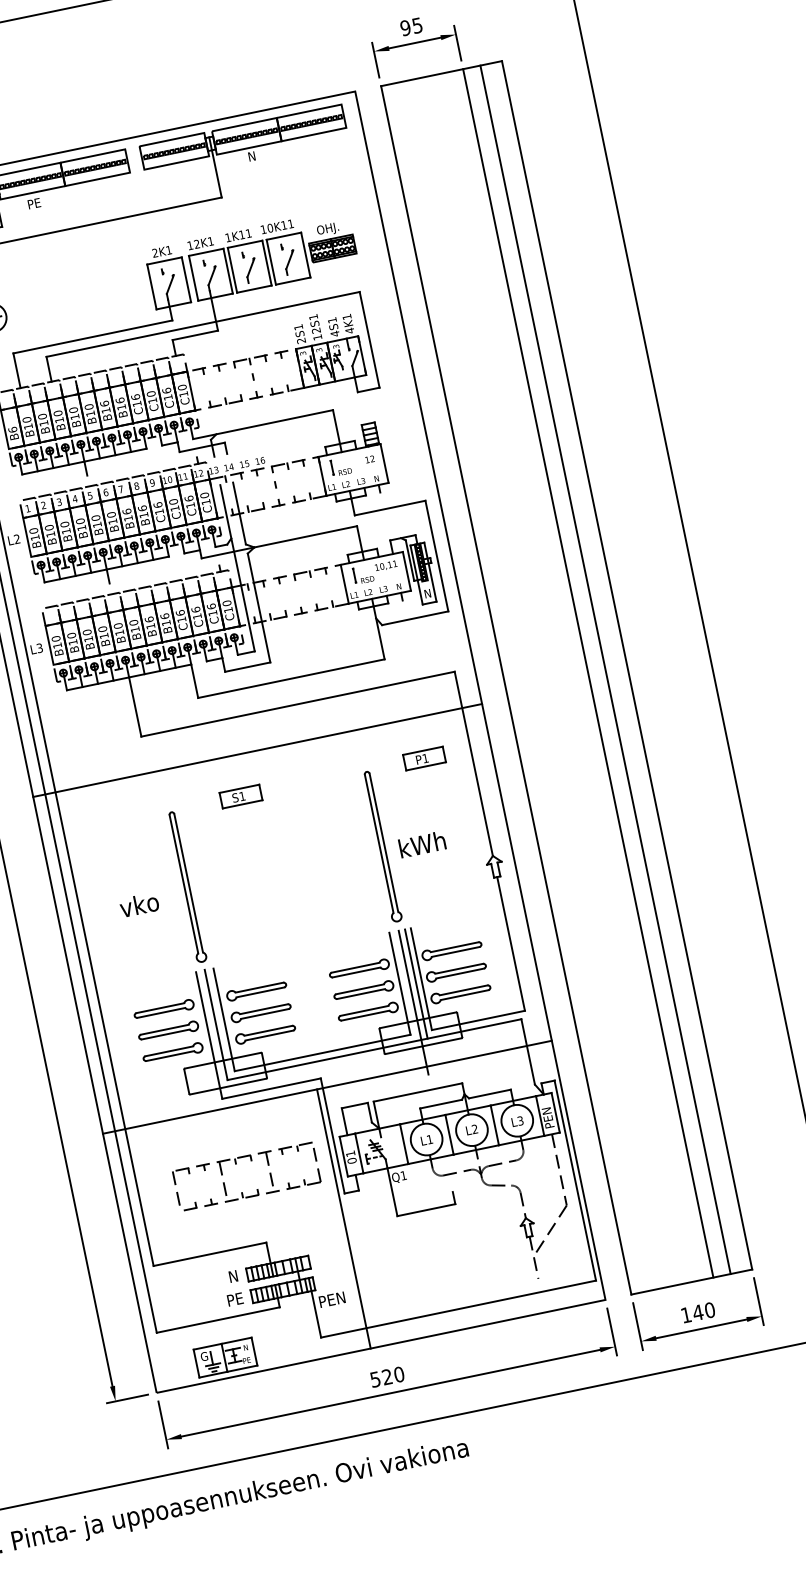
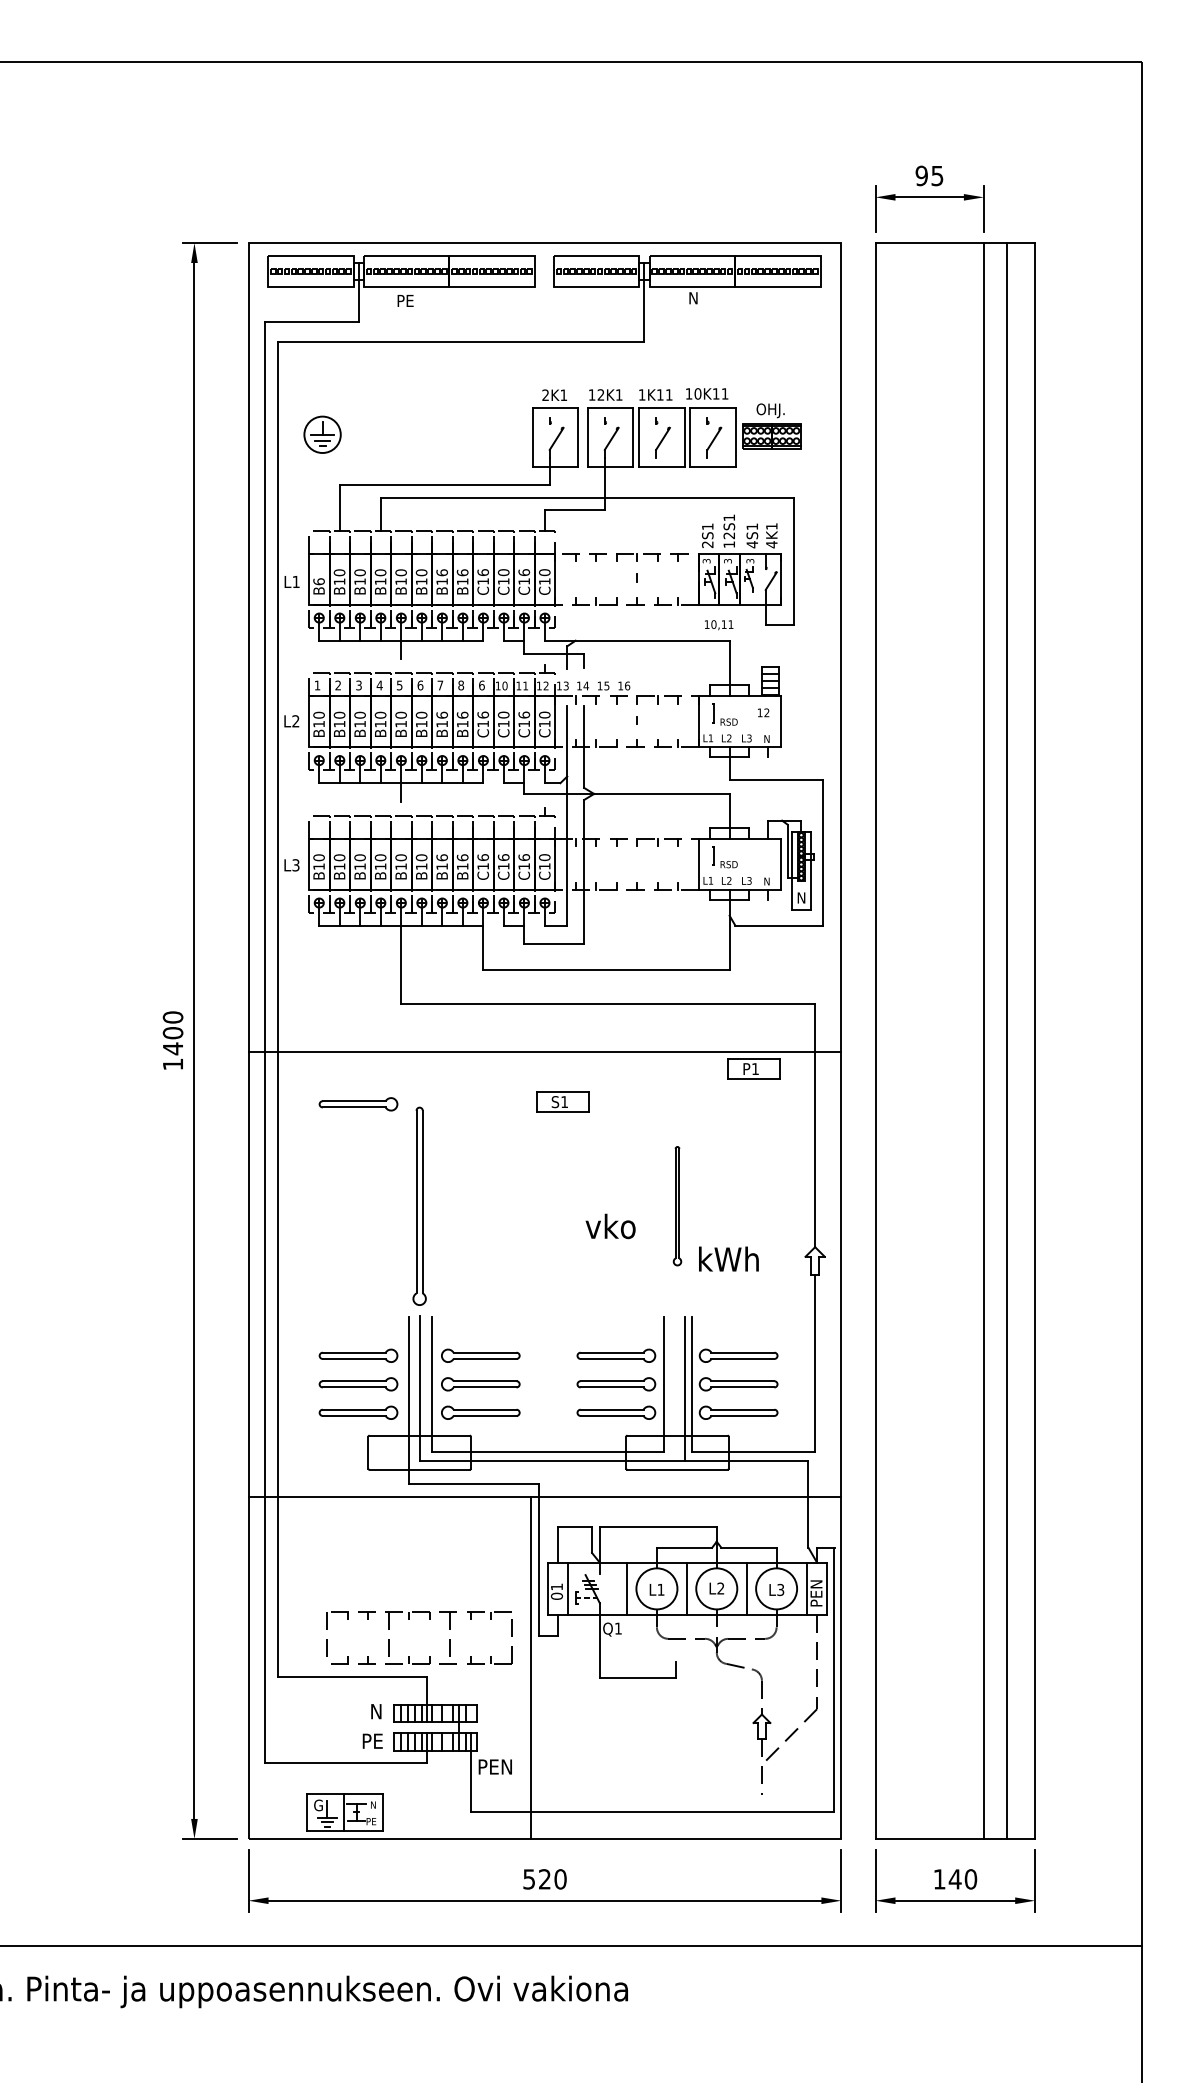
text: (152, 482) -> (481, 685), 9 -> 6
text: (386, 566) -> (719, 625), moved
part: (423, 758) -> (753, 1068), moved
part: (240, 796) -> (562, 1101), moved
part: (124, 819) -> (358, 1104), added
text: (421, 844) -> (728, 1258), moved
part: (382, 846) -> (677, 1205), size x0.6
text: (139, 904) -> (610, 1226), moved
line: (413, 1002) -> (676, 1412), removed
part: (236, 1164) -> (409, 1619), moved

